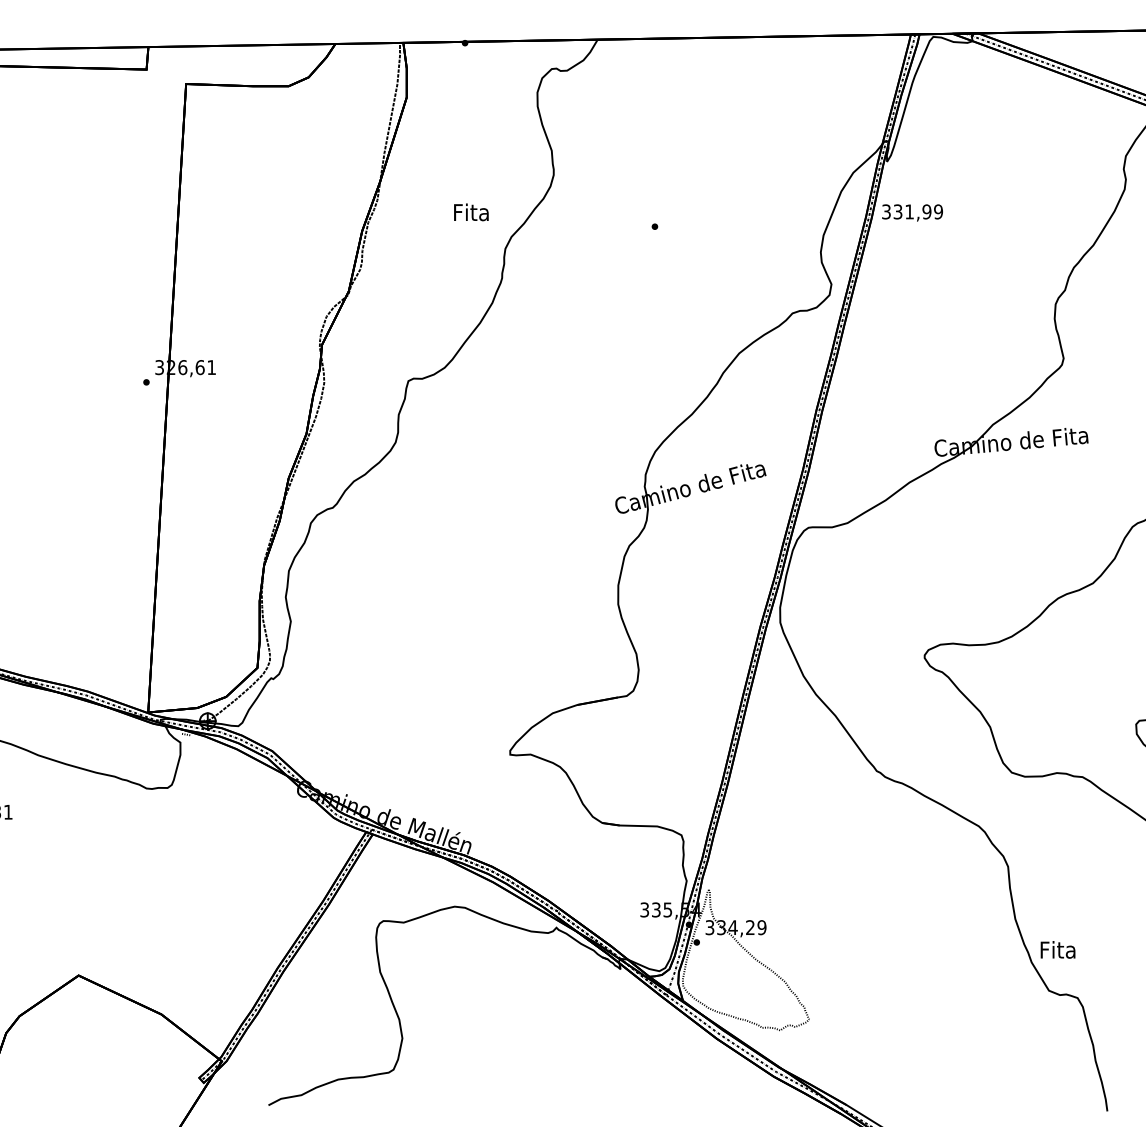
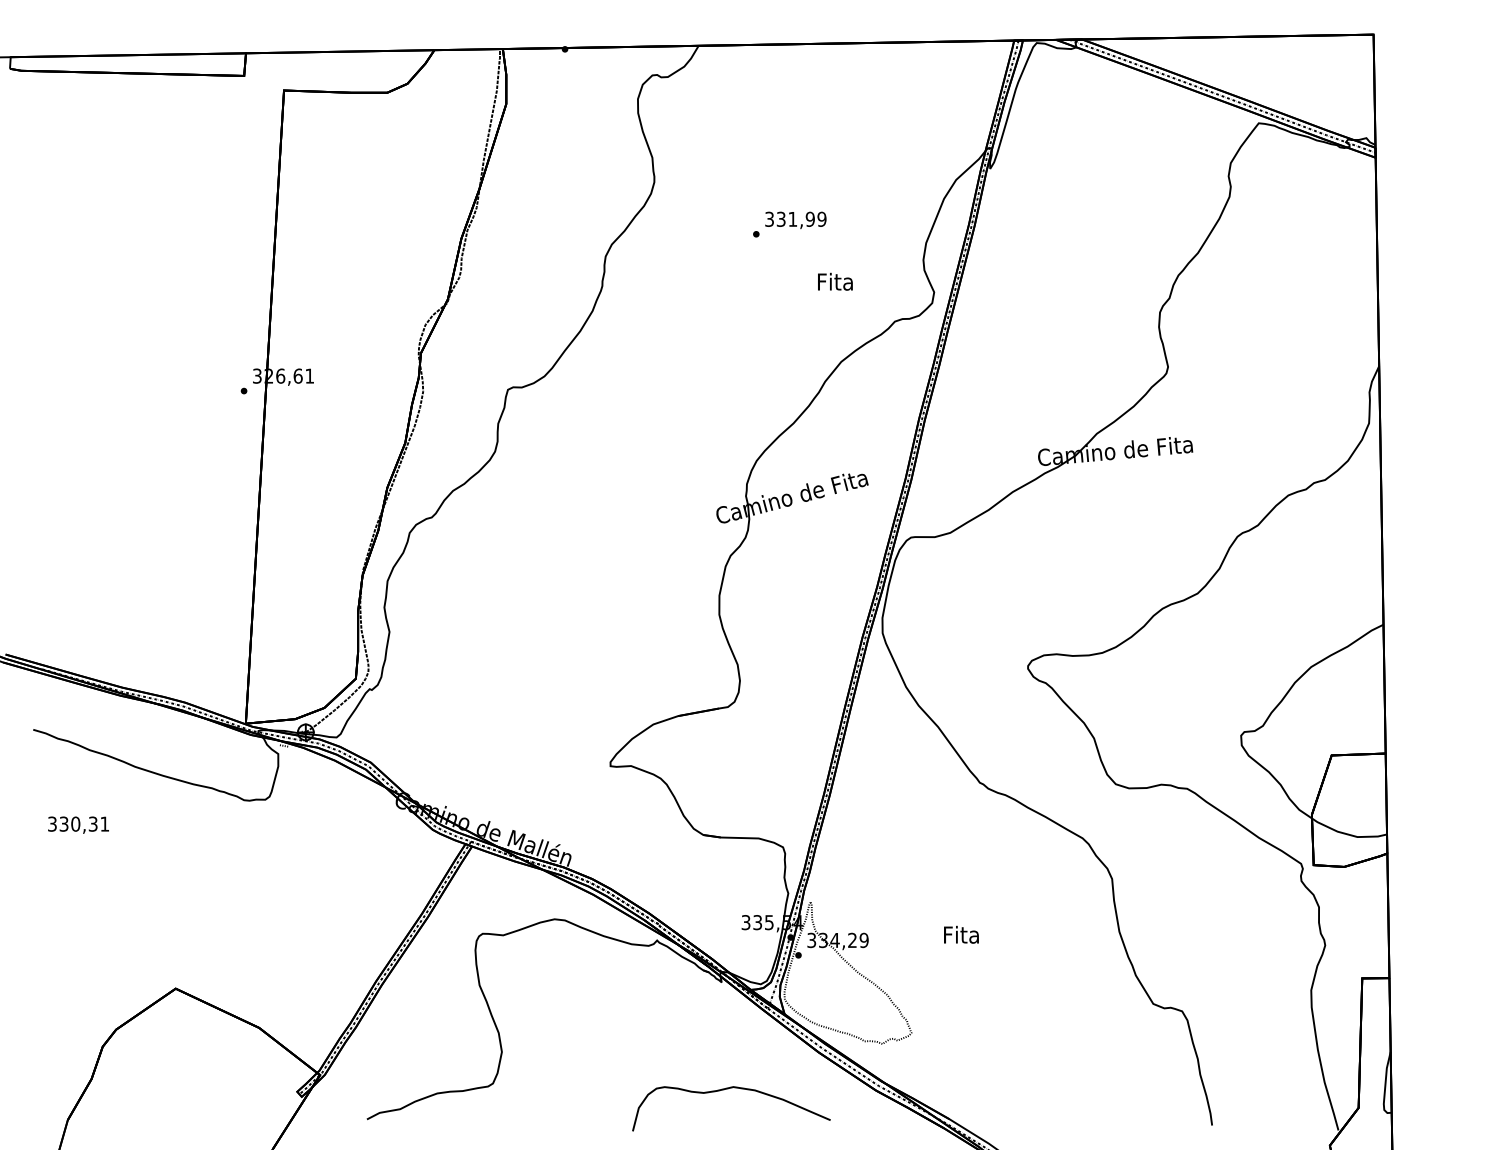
text: (471, 212) -> (835, 281), moved
text: (912, 213) -> (795, 220), moved
text: (1058, 949) -> (961, 934), moved
curve: (627, 1075) -> (728, 1089), added

